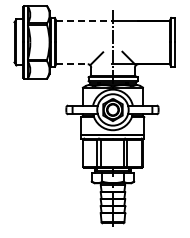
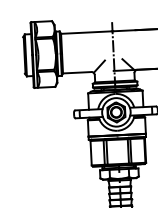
line: (85, 20) -> (87, 32), dashed -> solid
line: (72, 64) -> (77, 72), dashed -> solid

